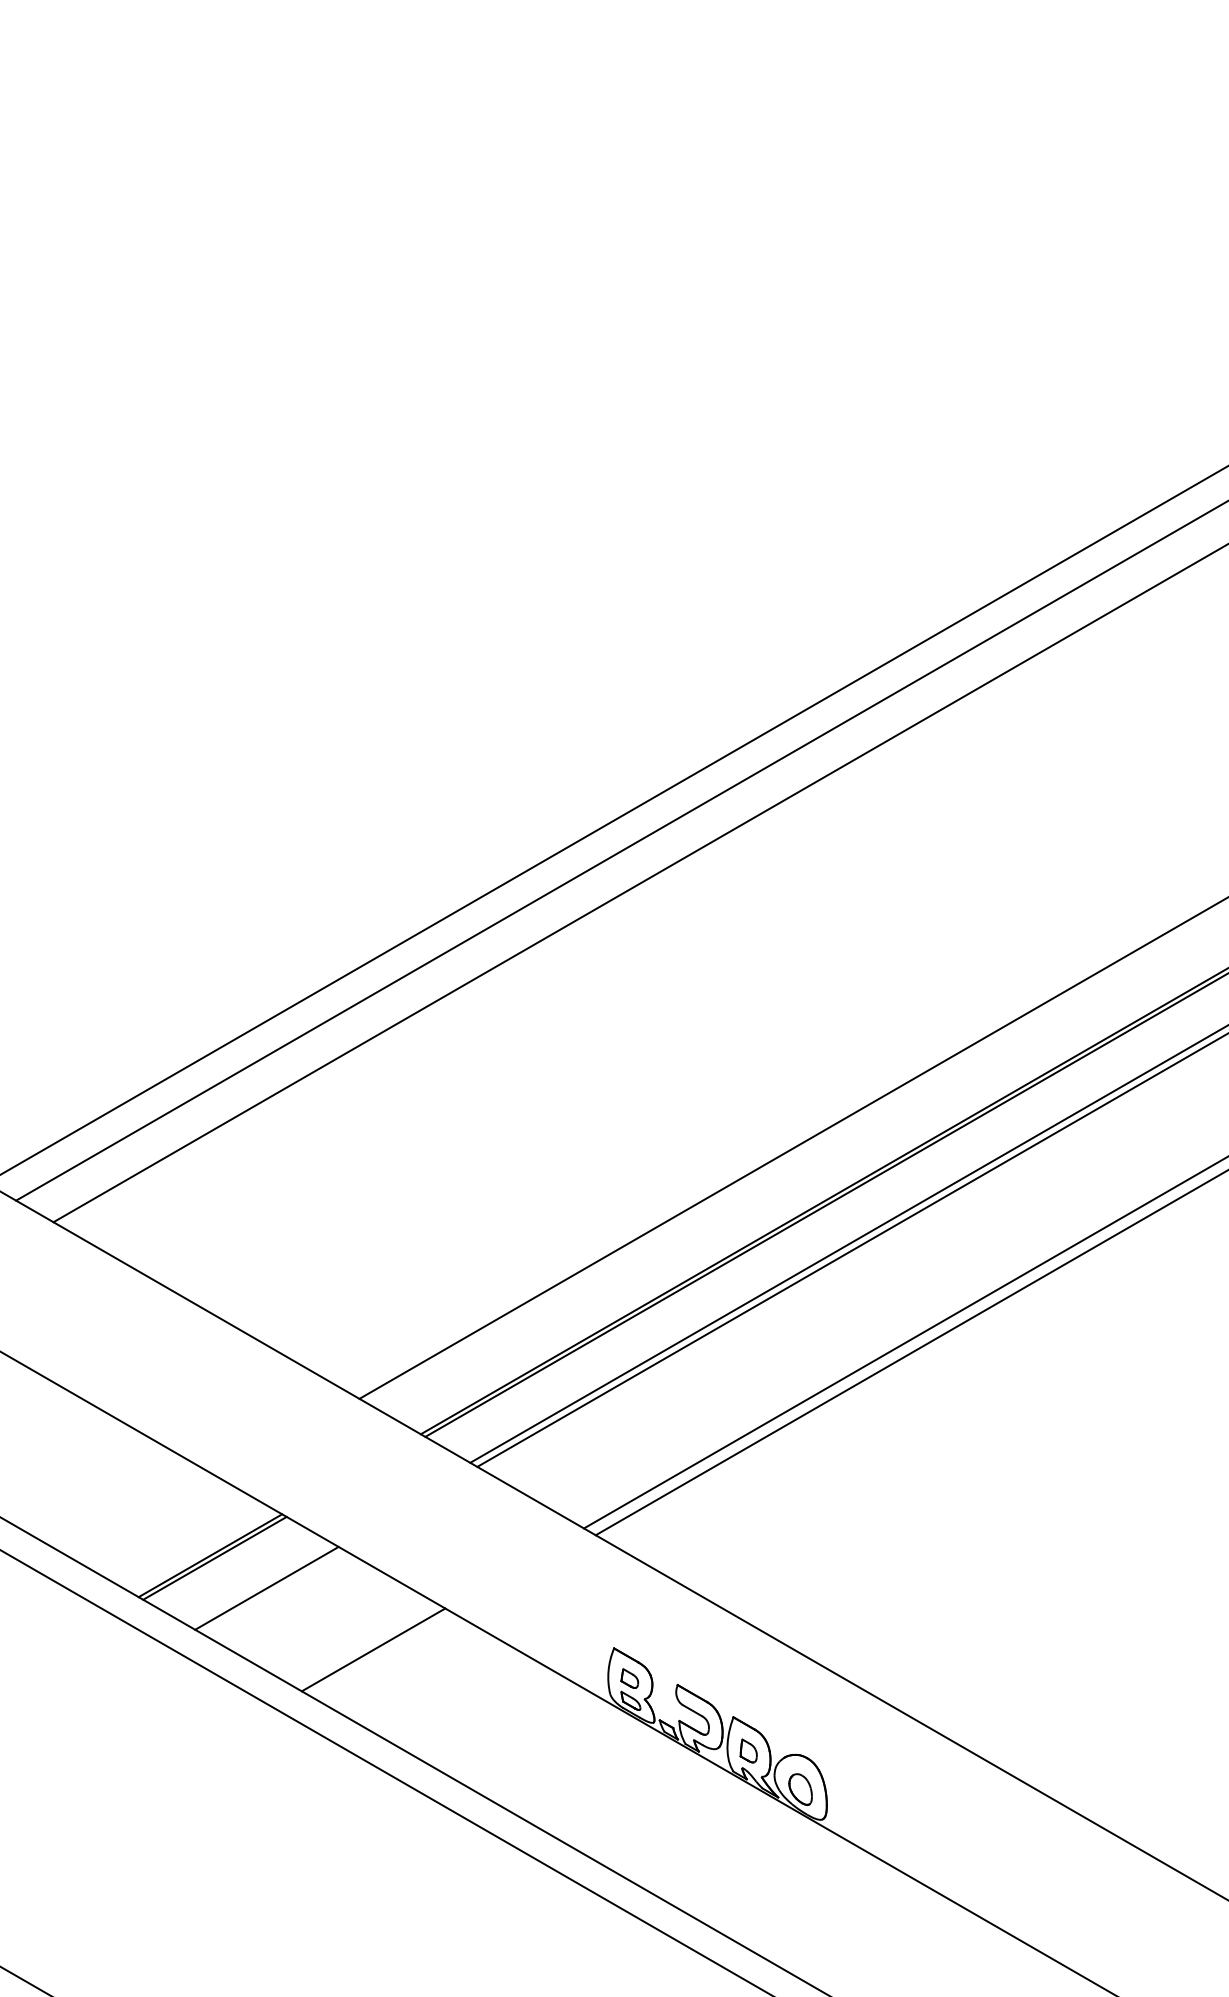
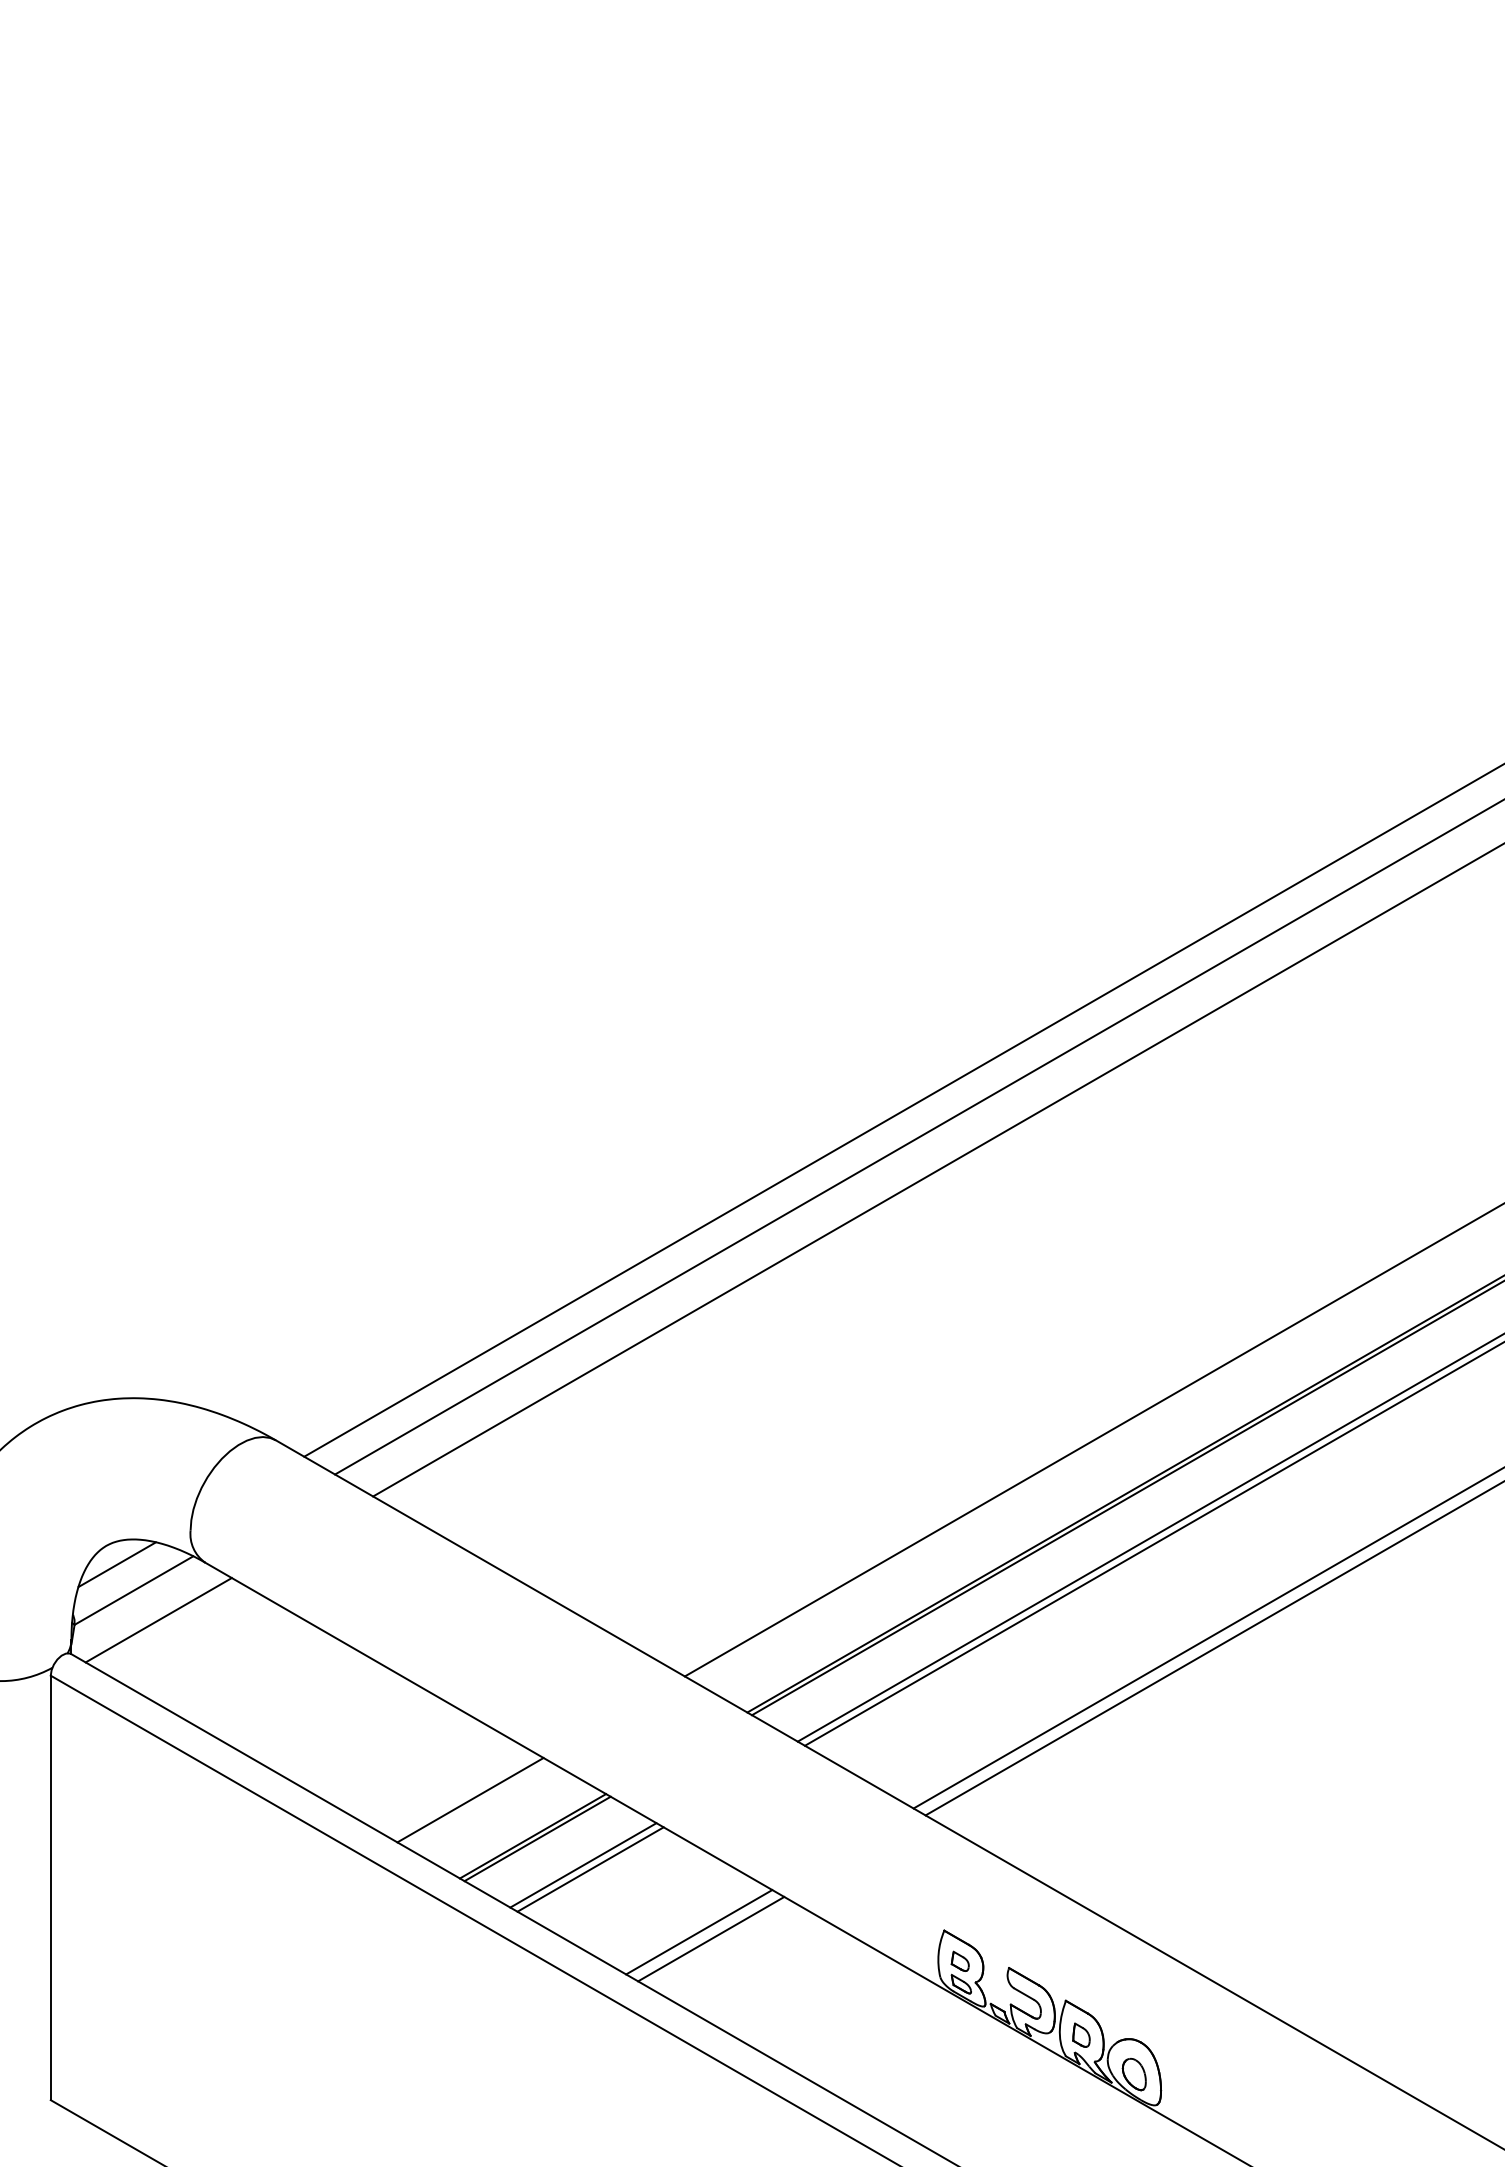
line: (149, 1520) -> (470, 1800), added
line: (259, 1584) -> (583, 1865), added
line: (385, 1656) -> (711, 1938), added

